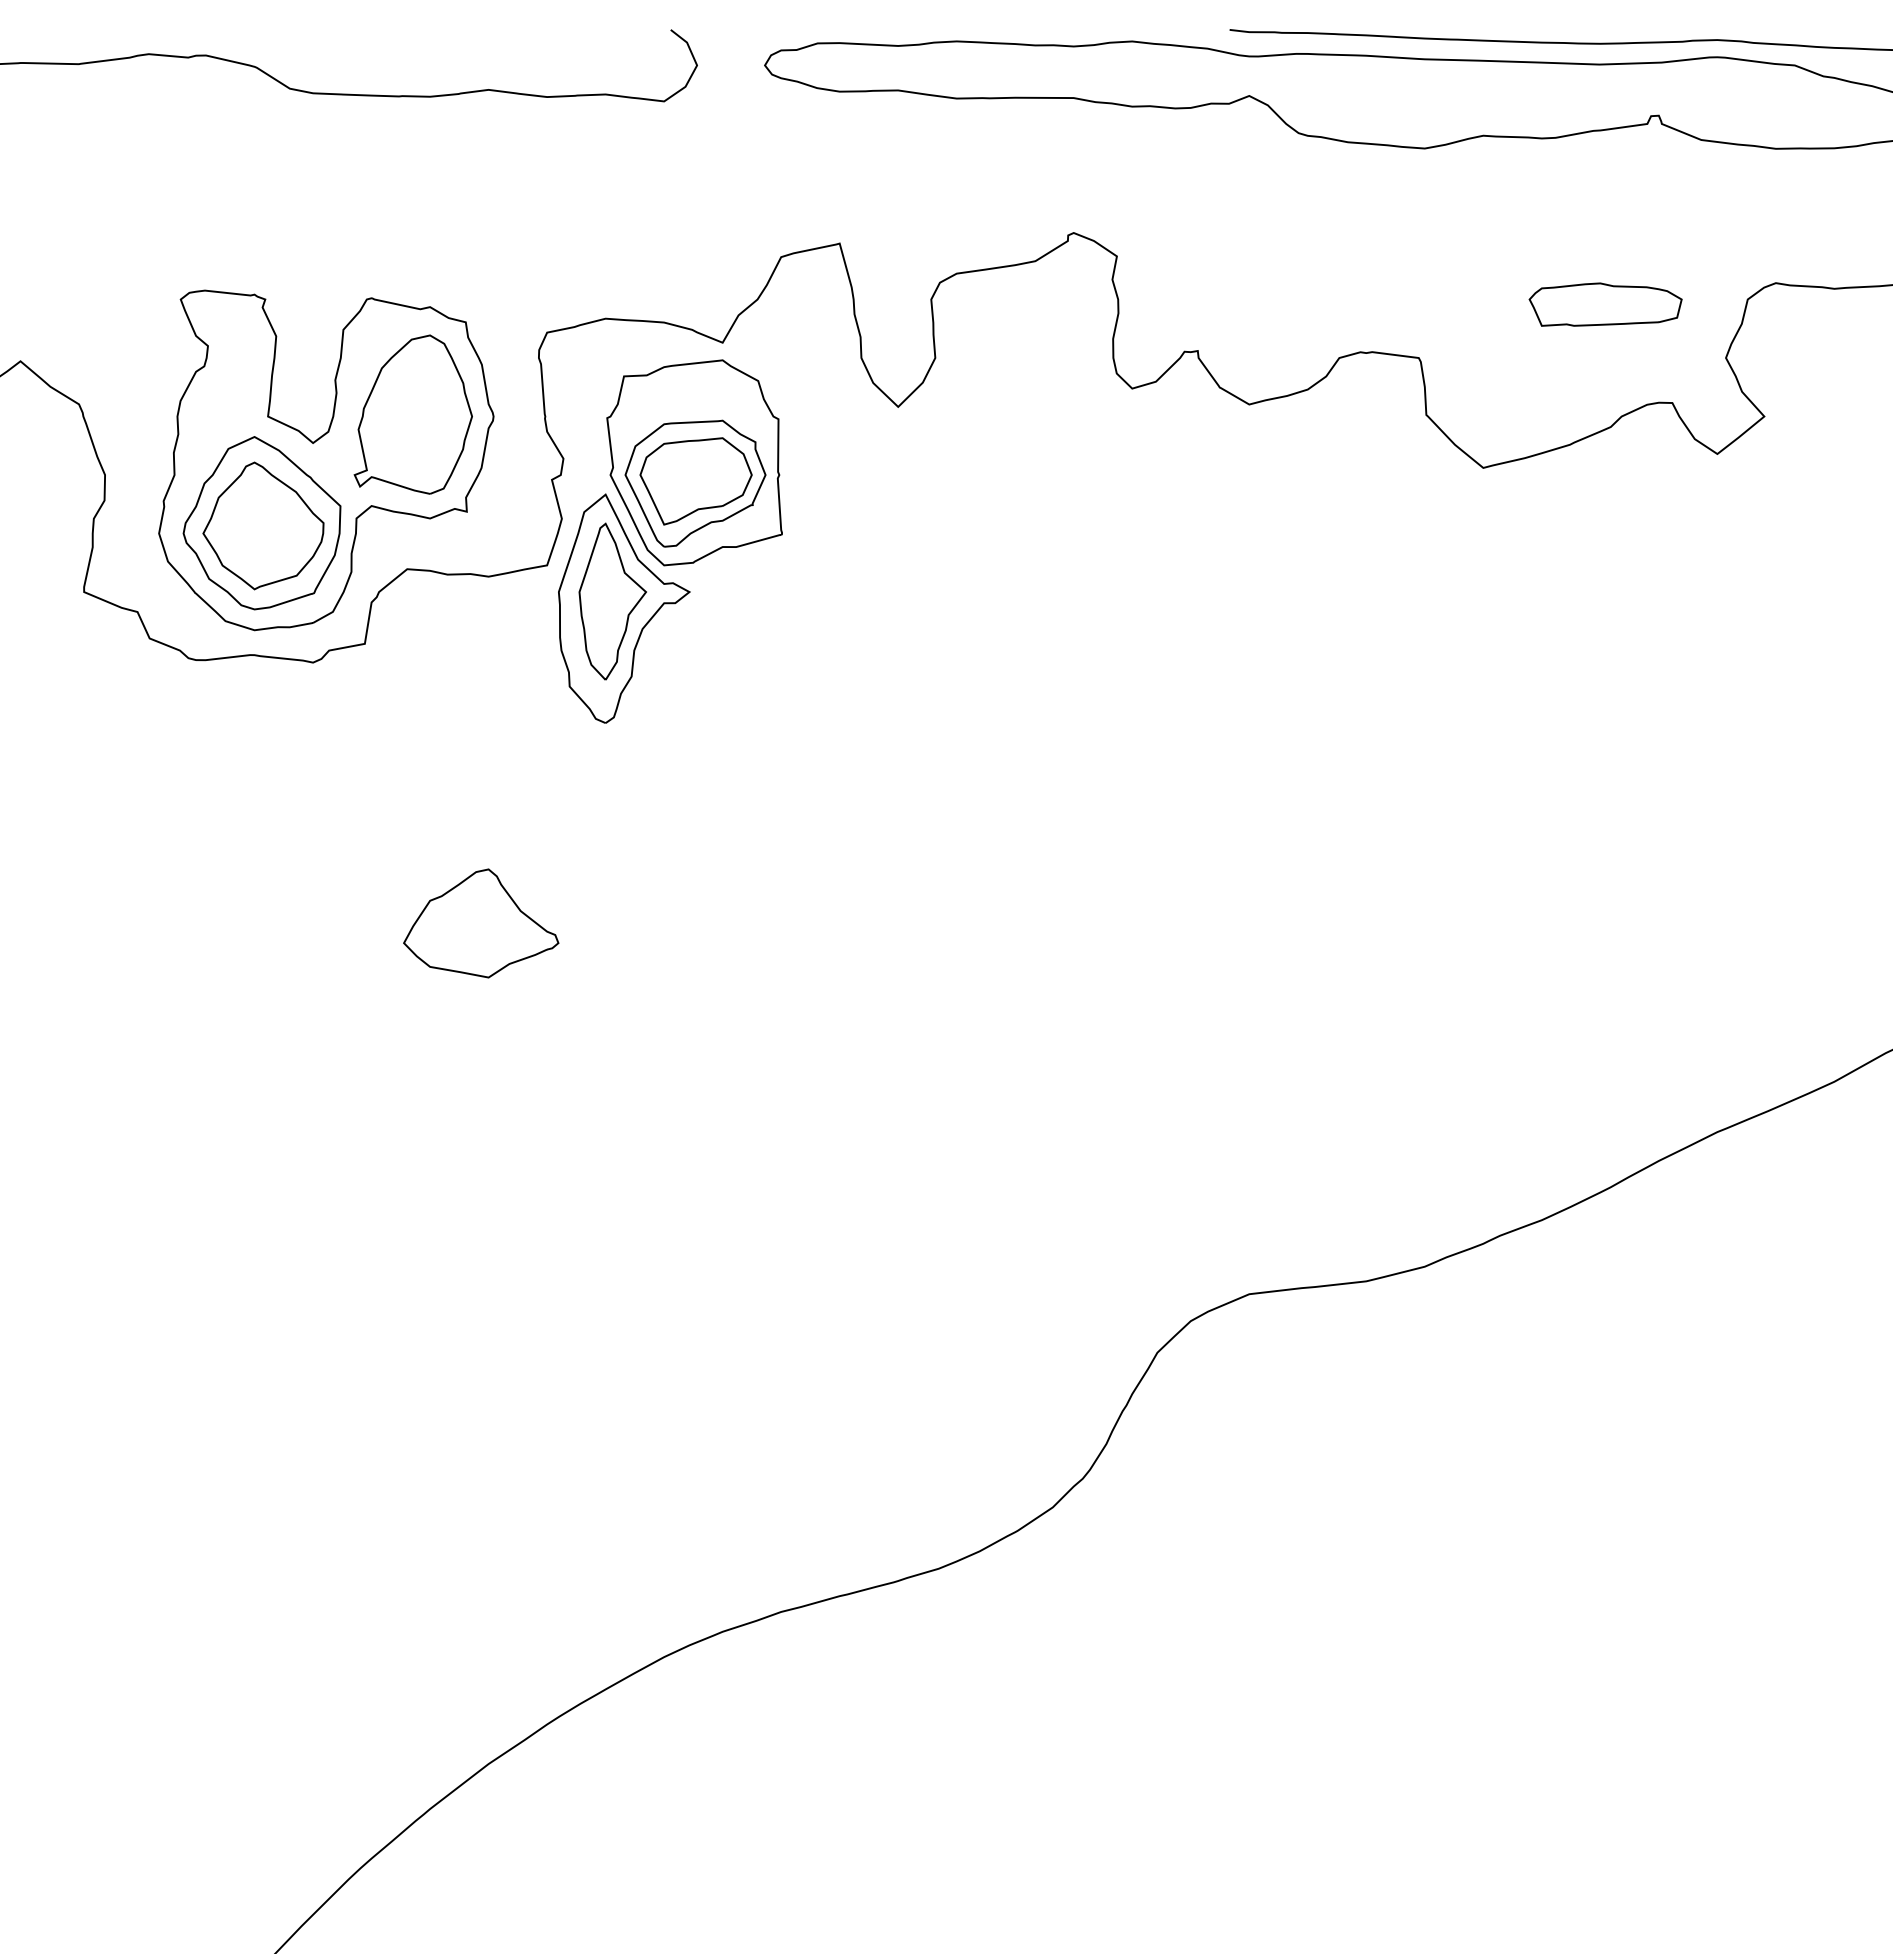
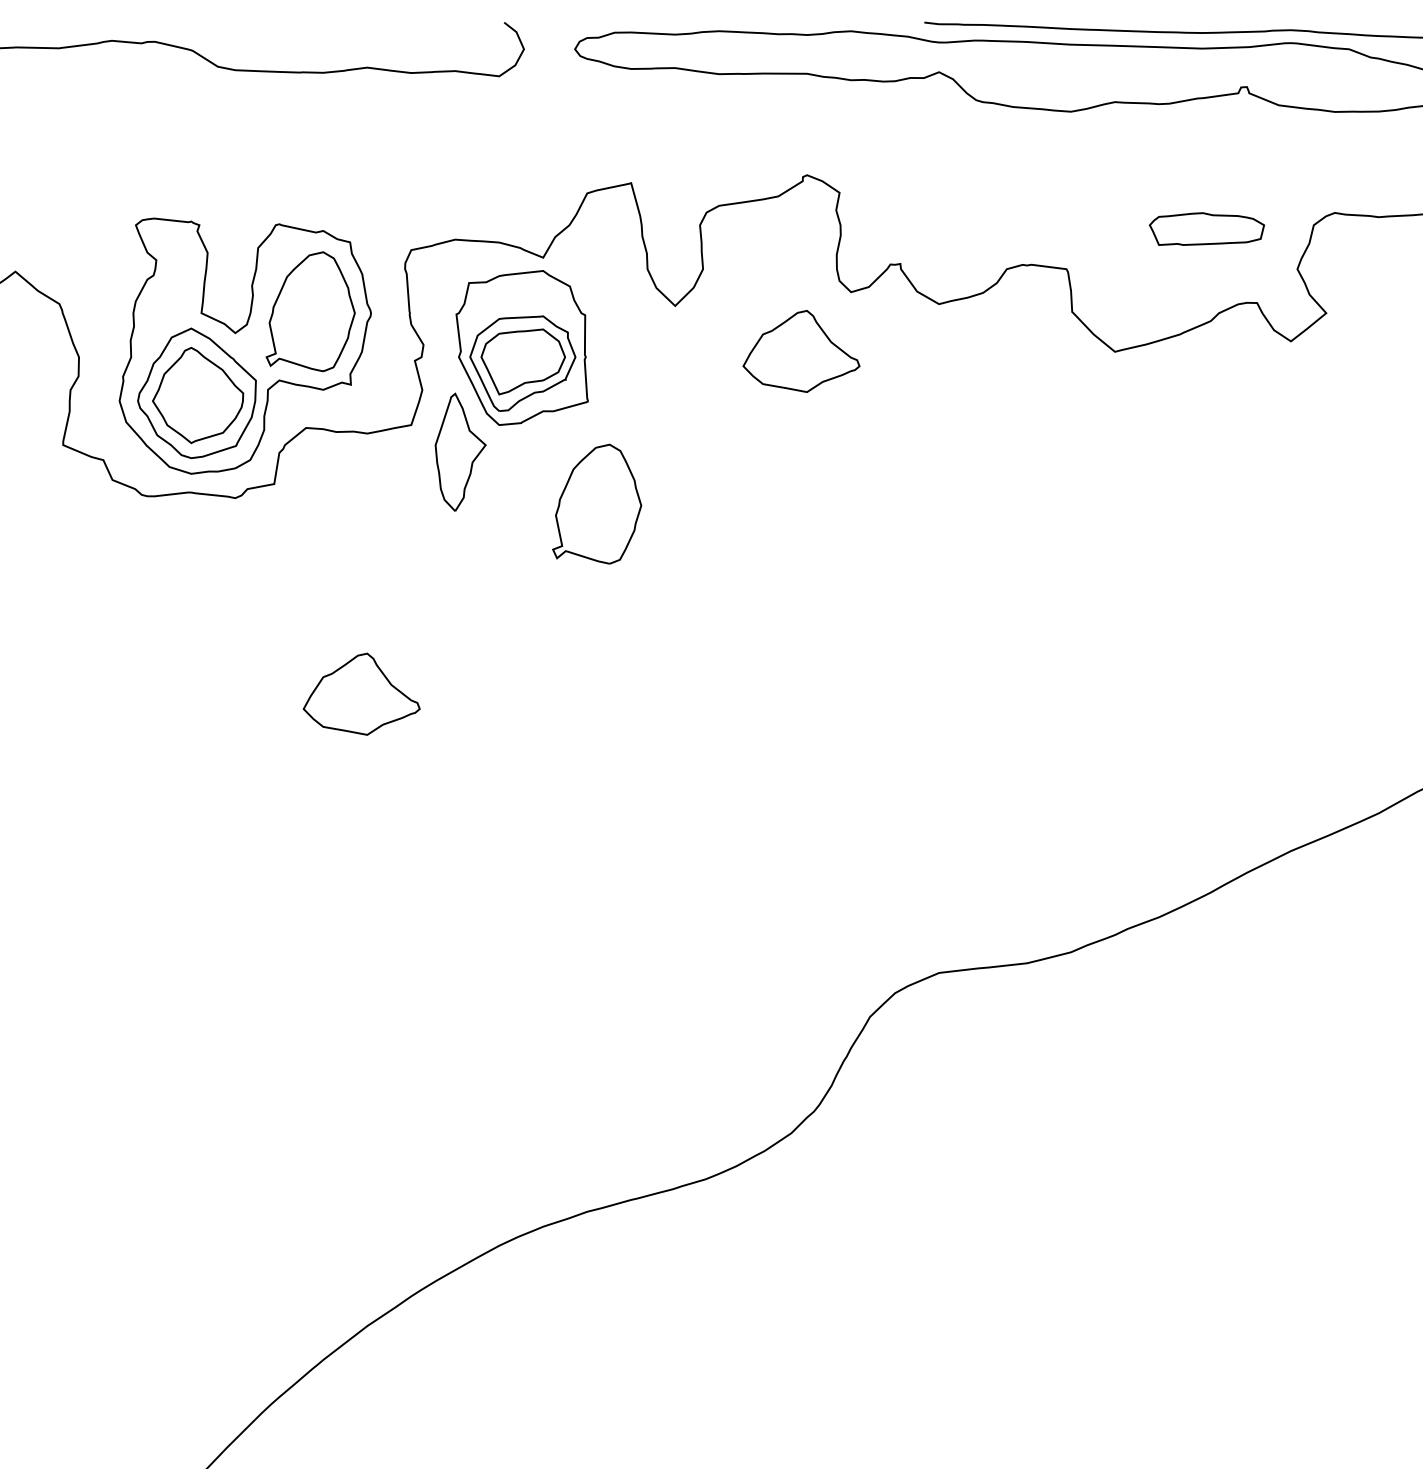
part: (1066, 467) -> (801, 351), added
part: (624, 608) -> (469, 457), removed
part: (793, 670) -> (596, 504), added

